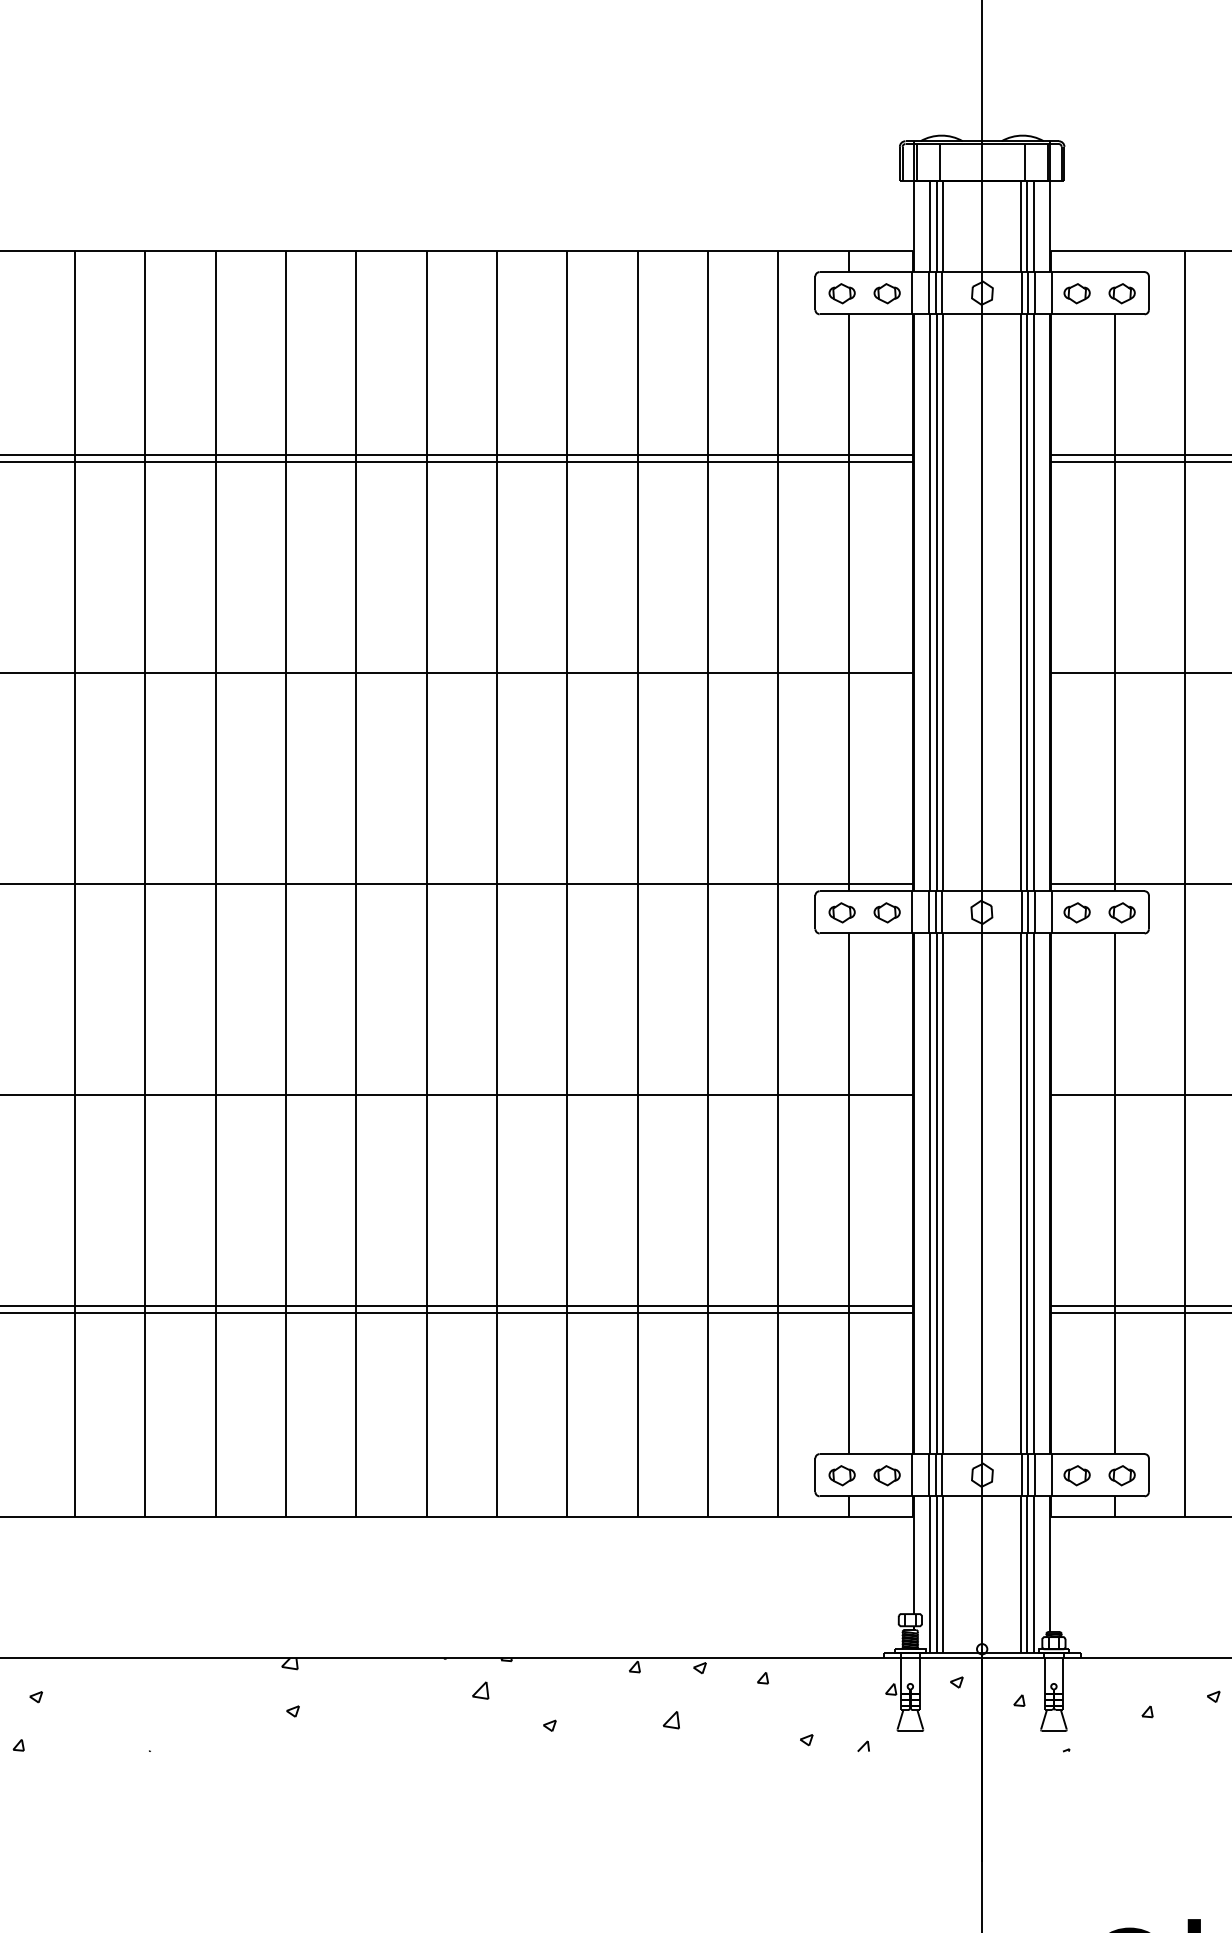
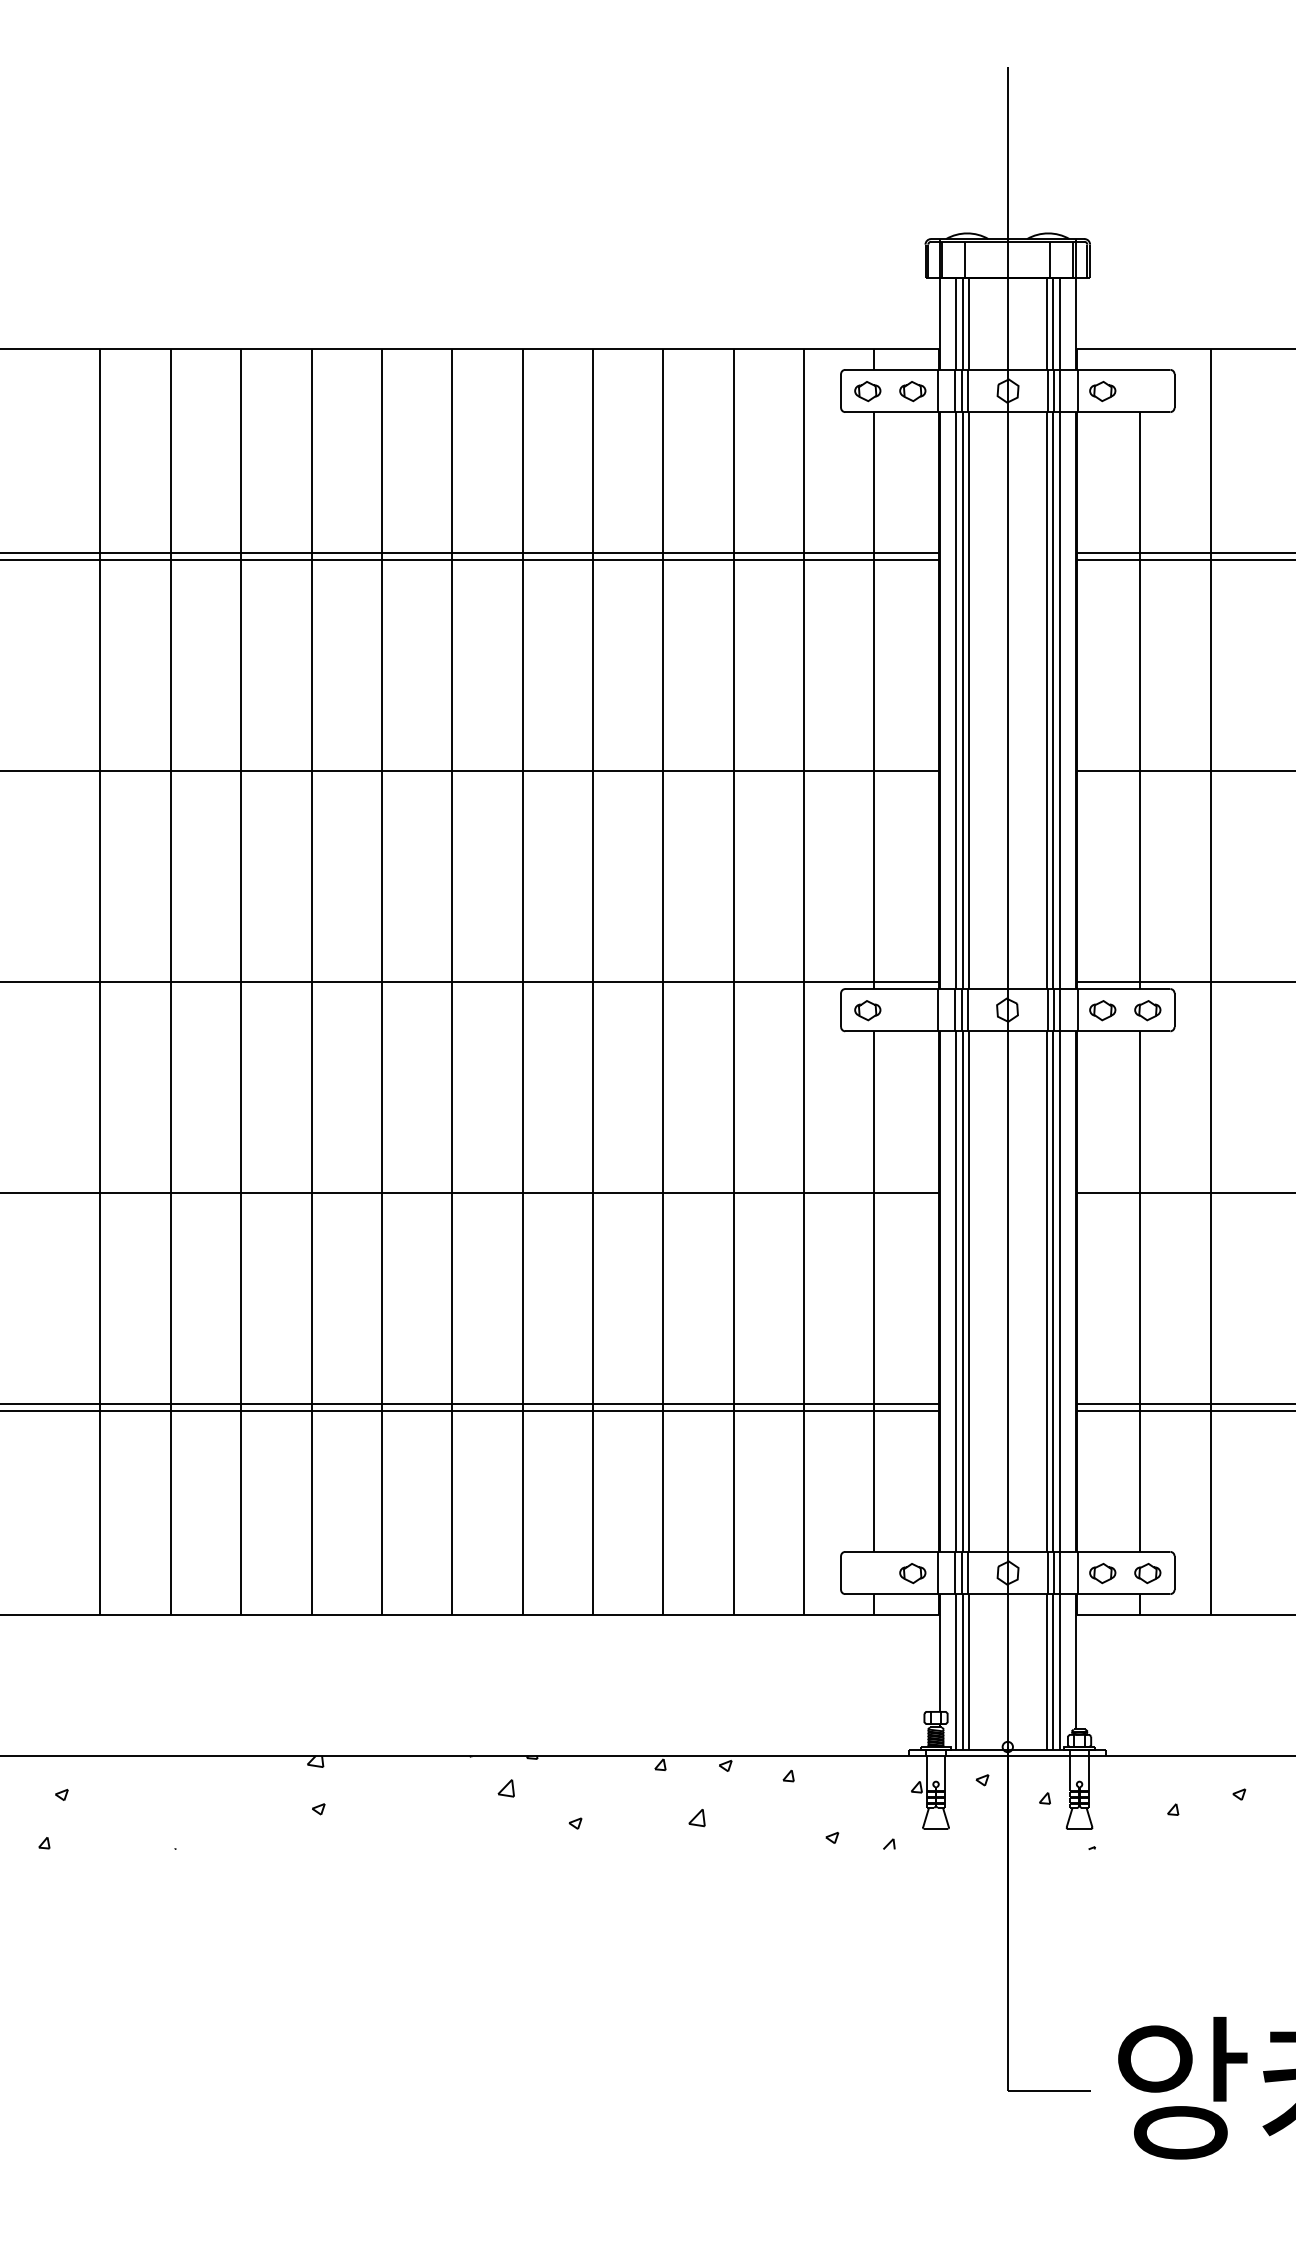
part: (1121, 293) -> (1147, 391), removed
part: (886, 912) -> (912, 1010), removed
part: (841, 1475) -> (867, 1573), removed

